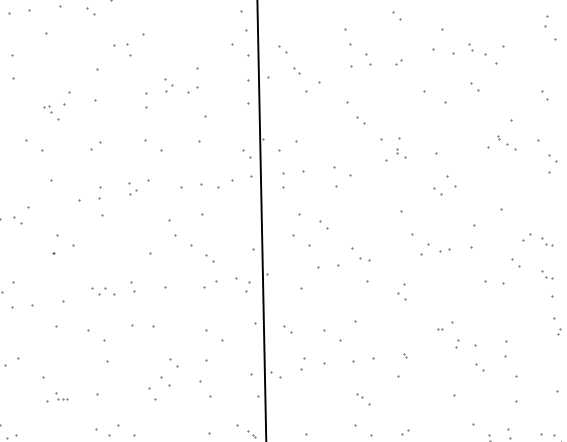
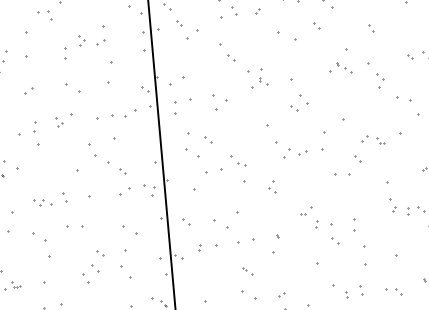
part: (547, 274) -> (382, 165), removed
part: (302, 364) -> (199, 247), size x0.62

